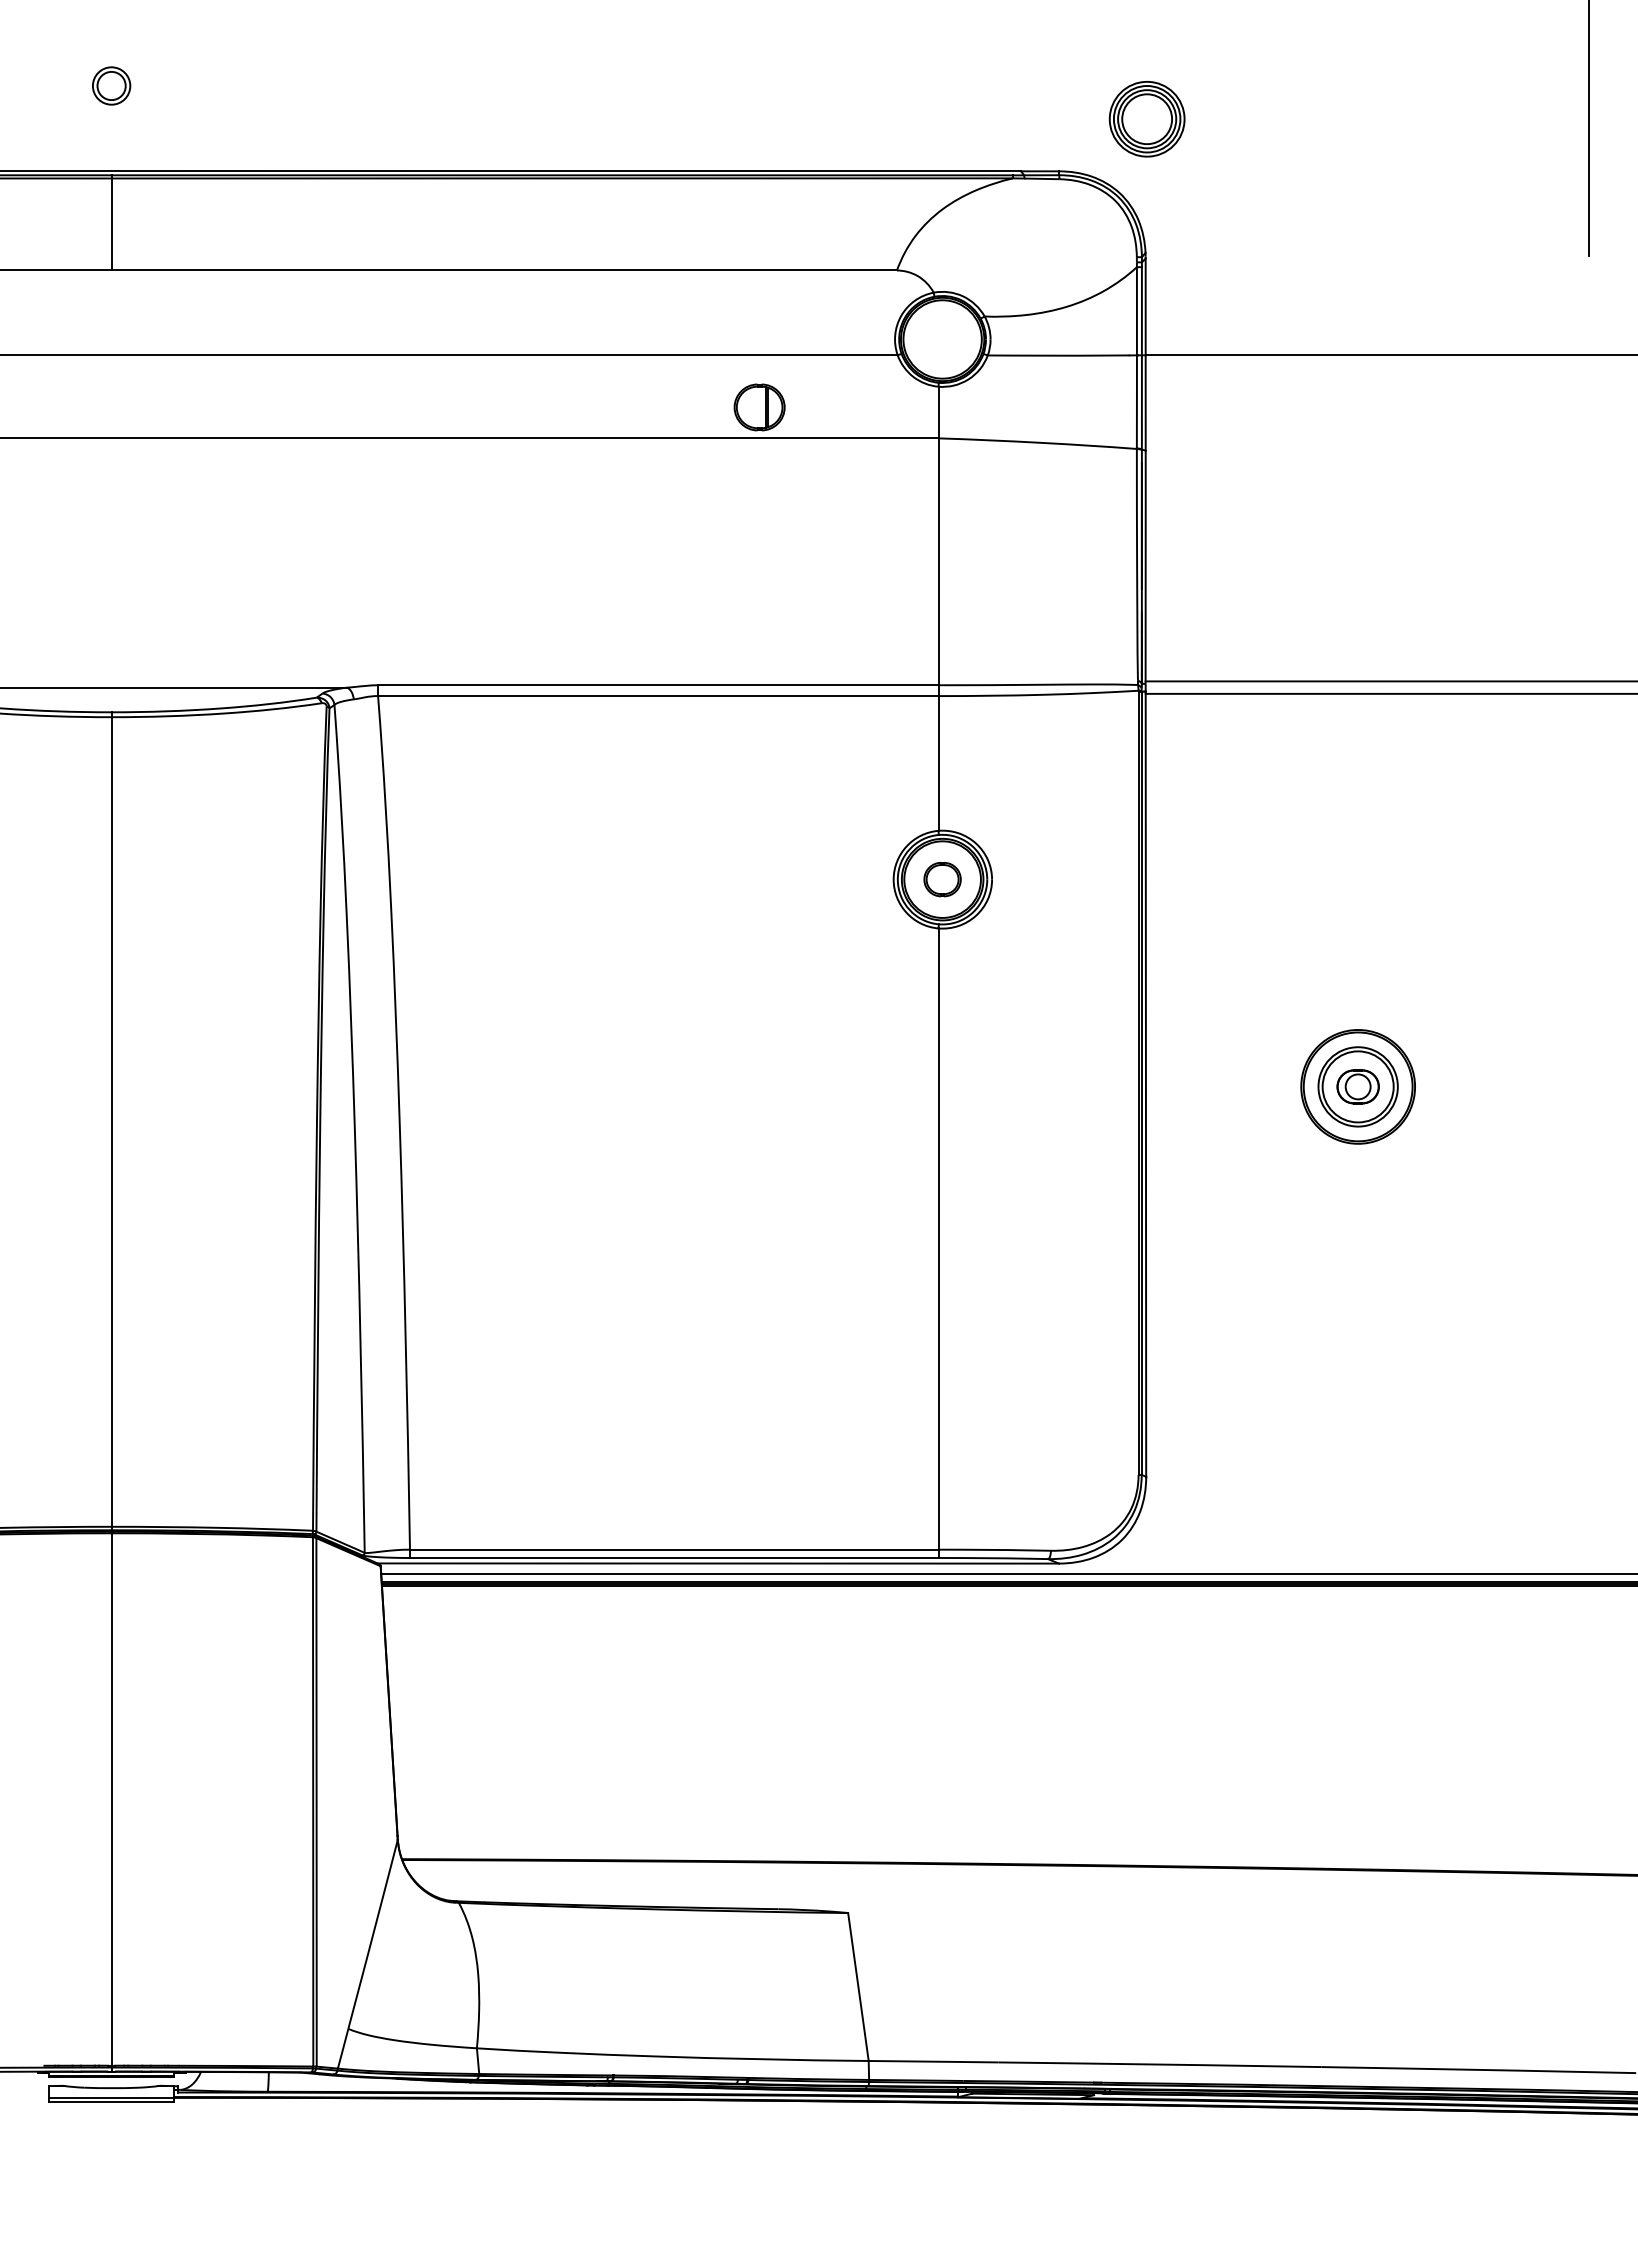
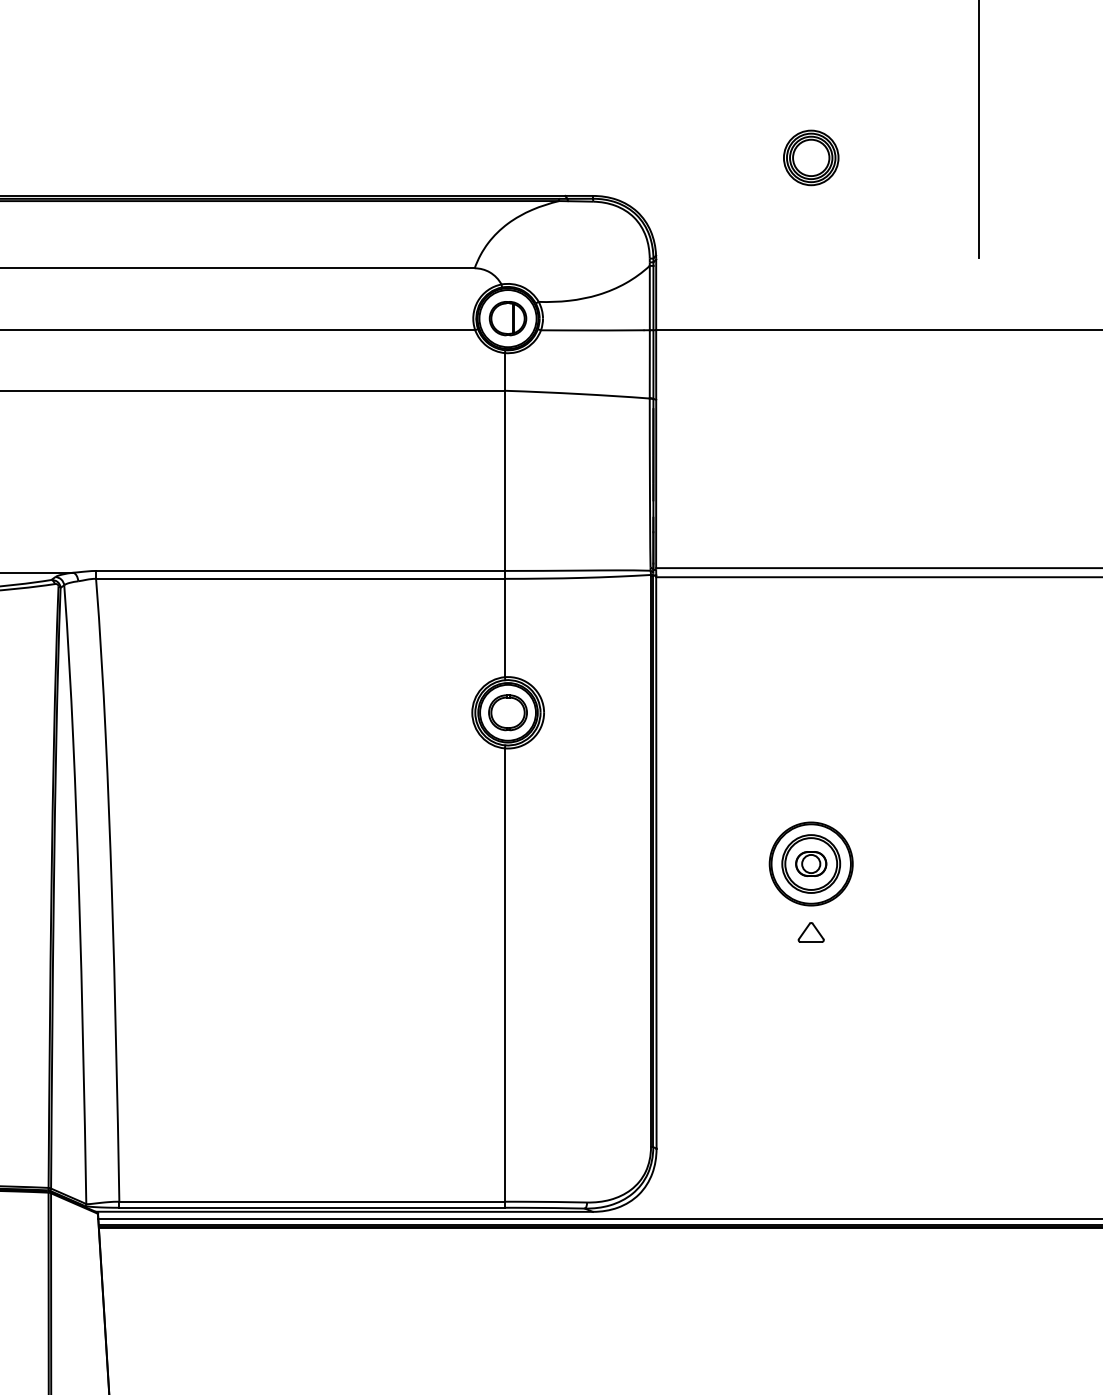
part: (1146, 119) -> (810, 158), moved
part: (759, 407) -> (507, 318), moved
part: (942, 879) -> (507, 712), size x1.43
part: (1358, 1180) -> (811, 932), added

